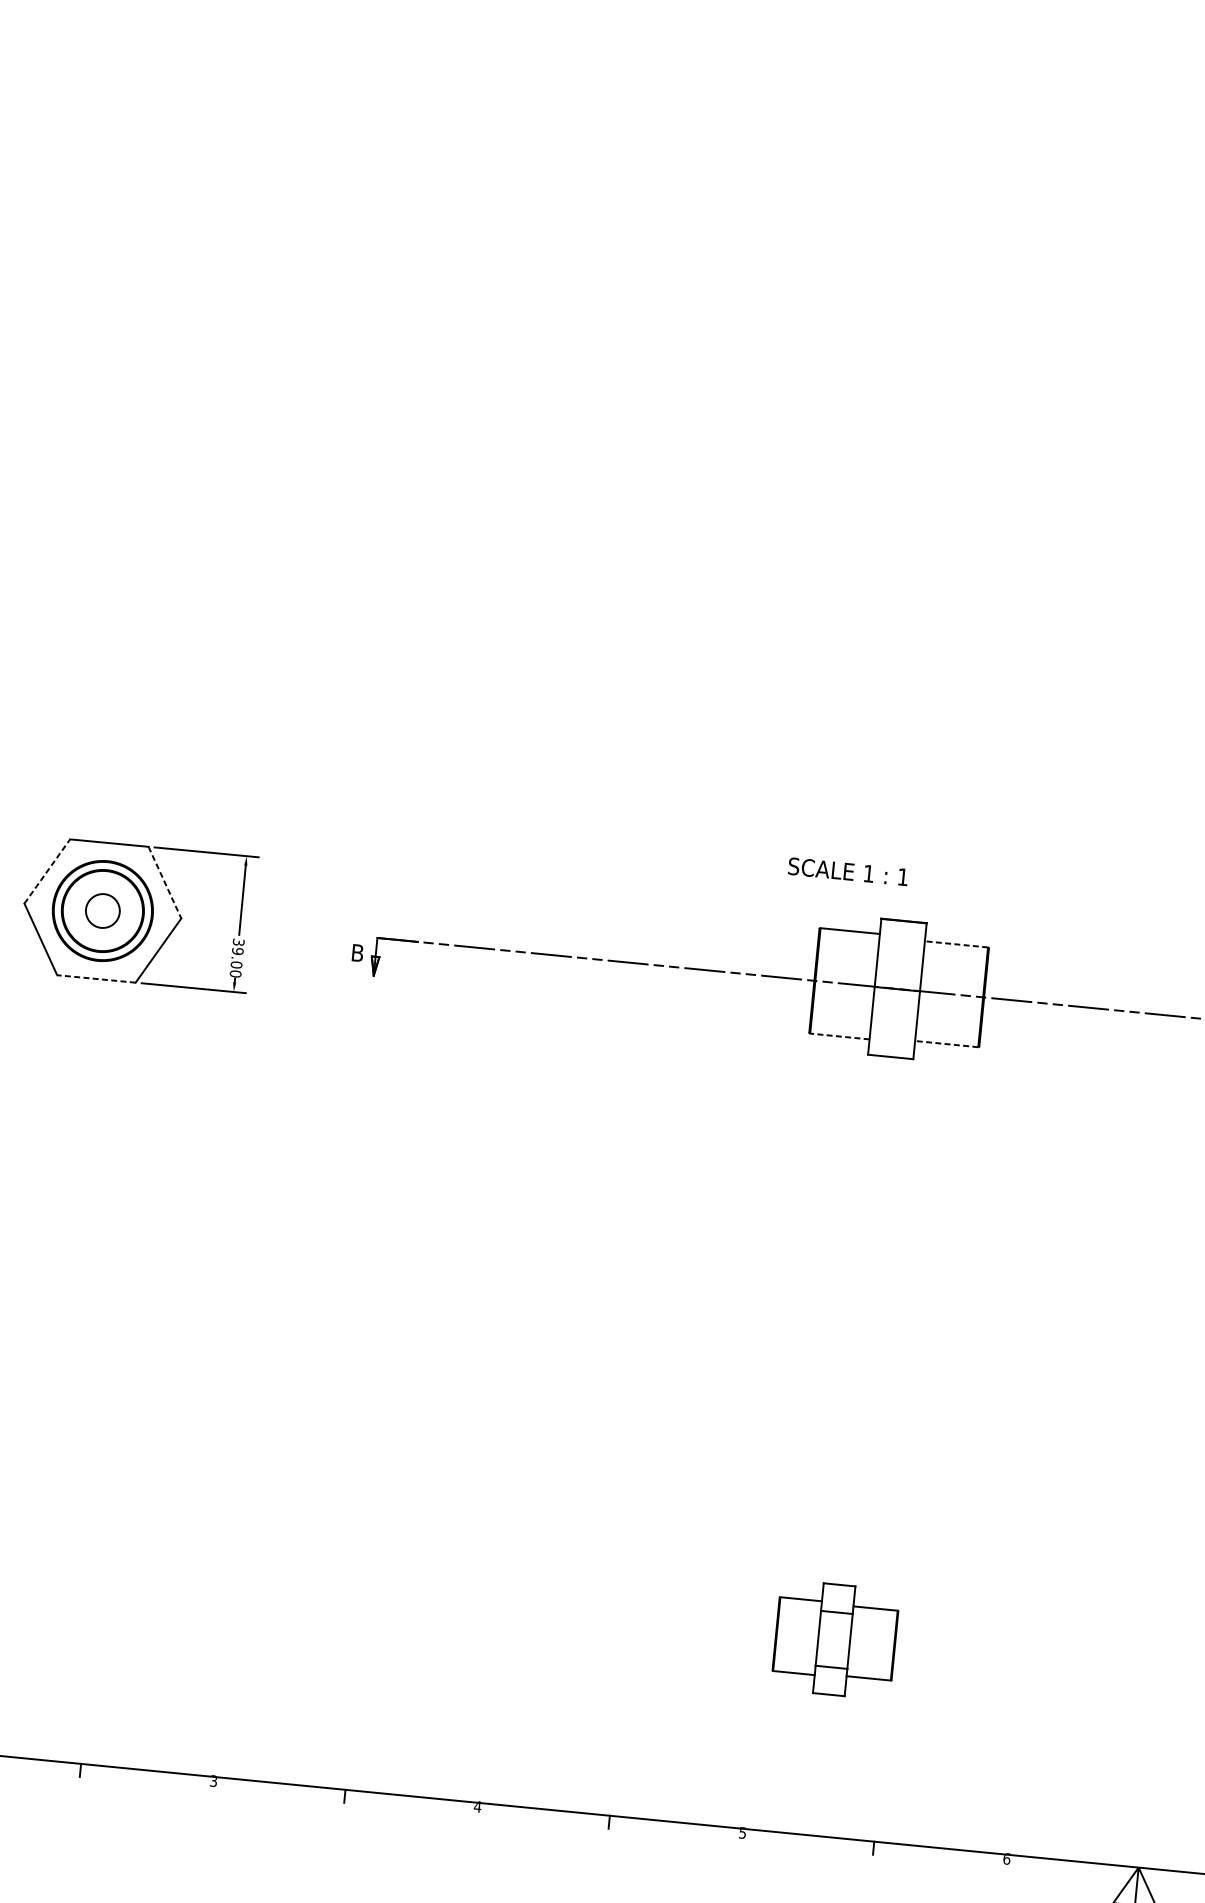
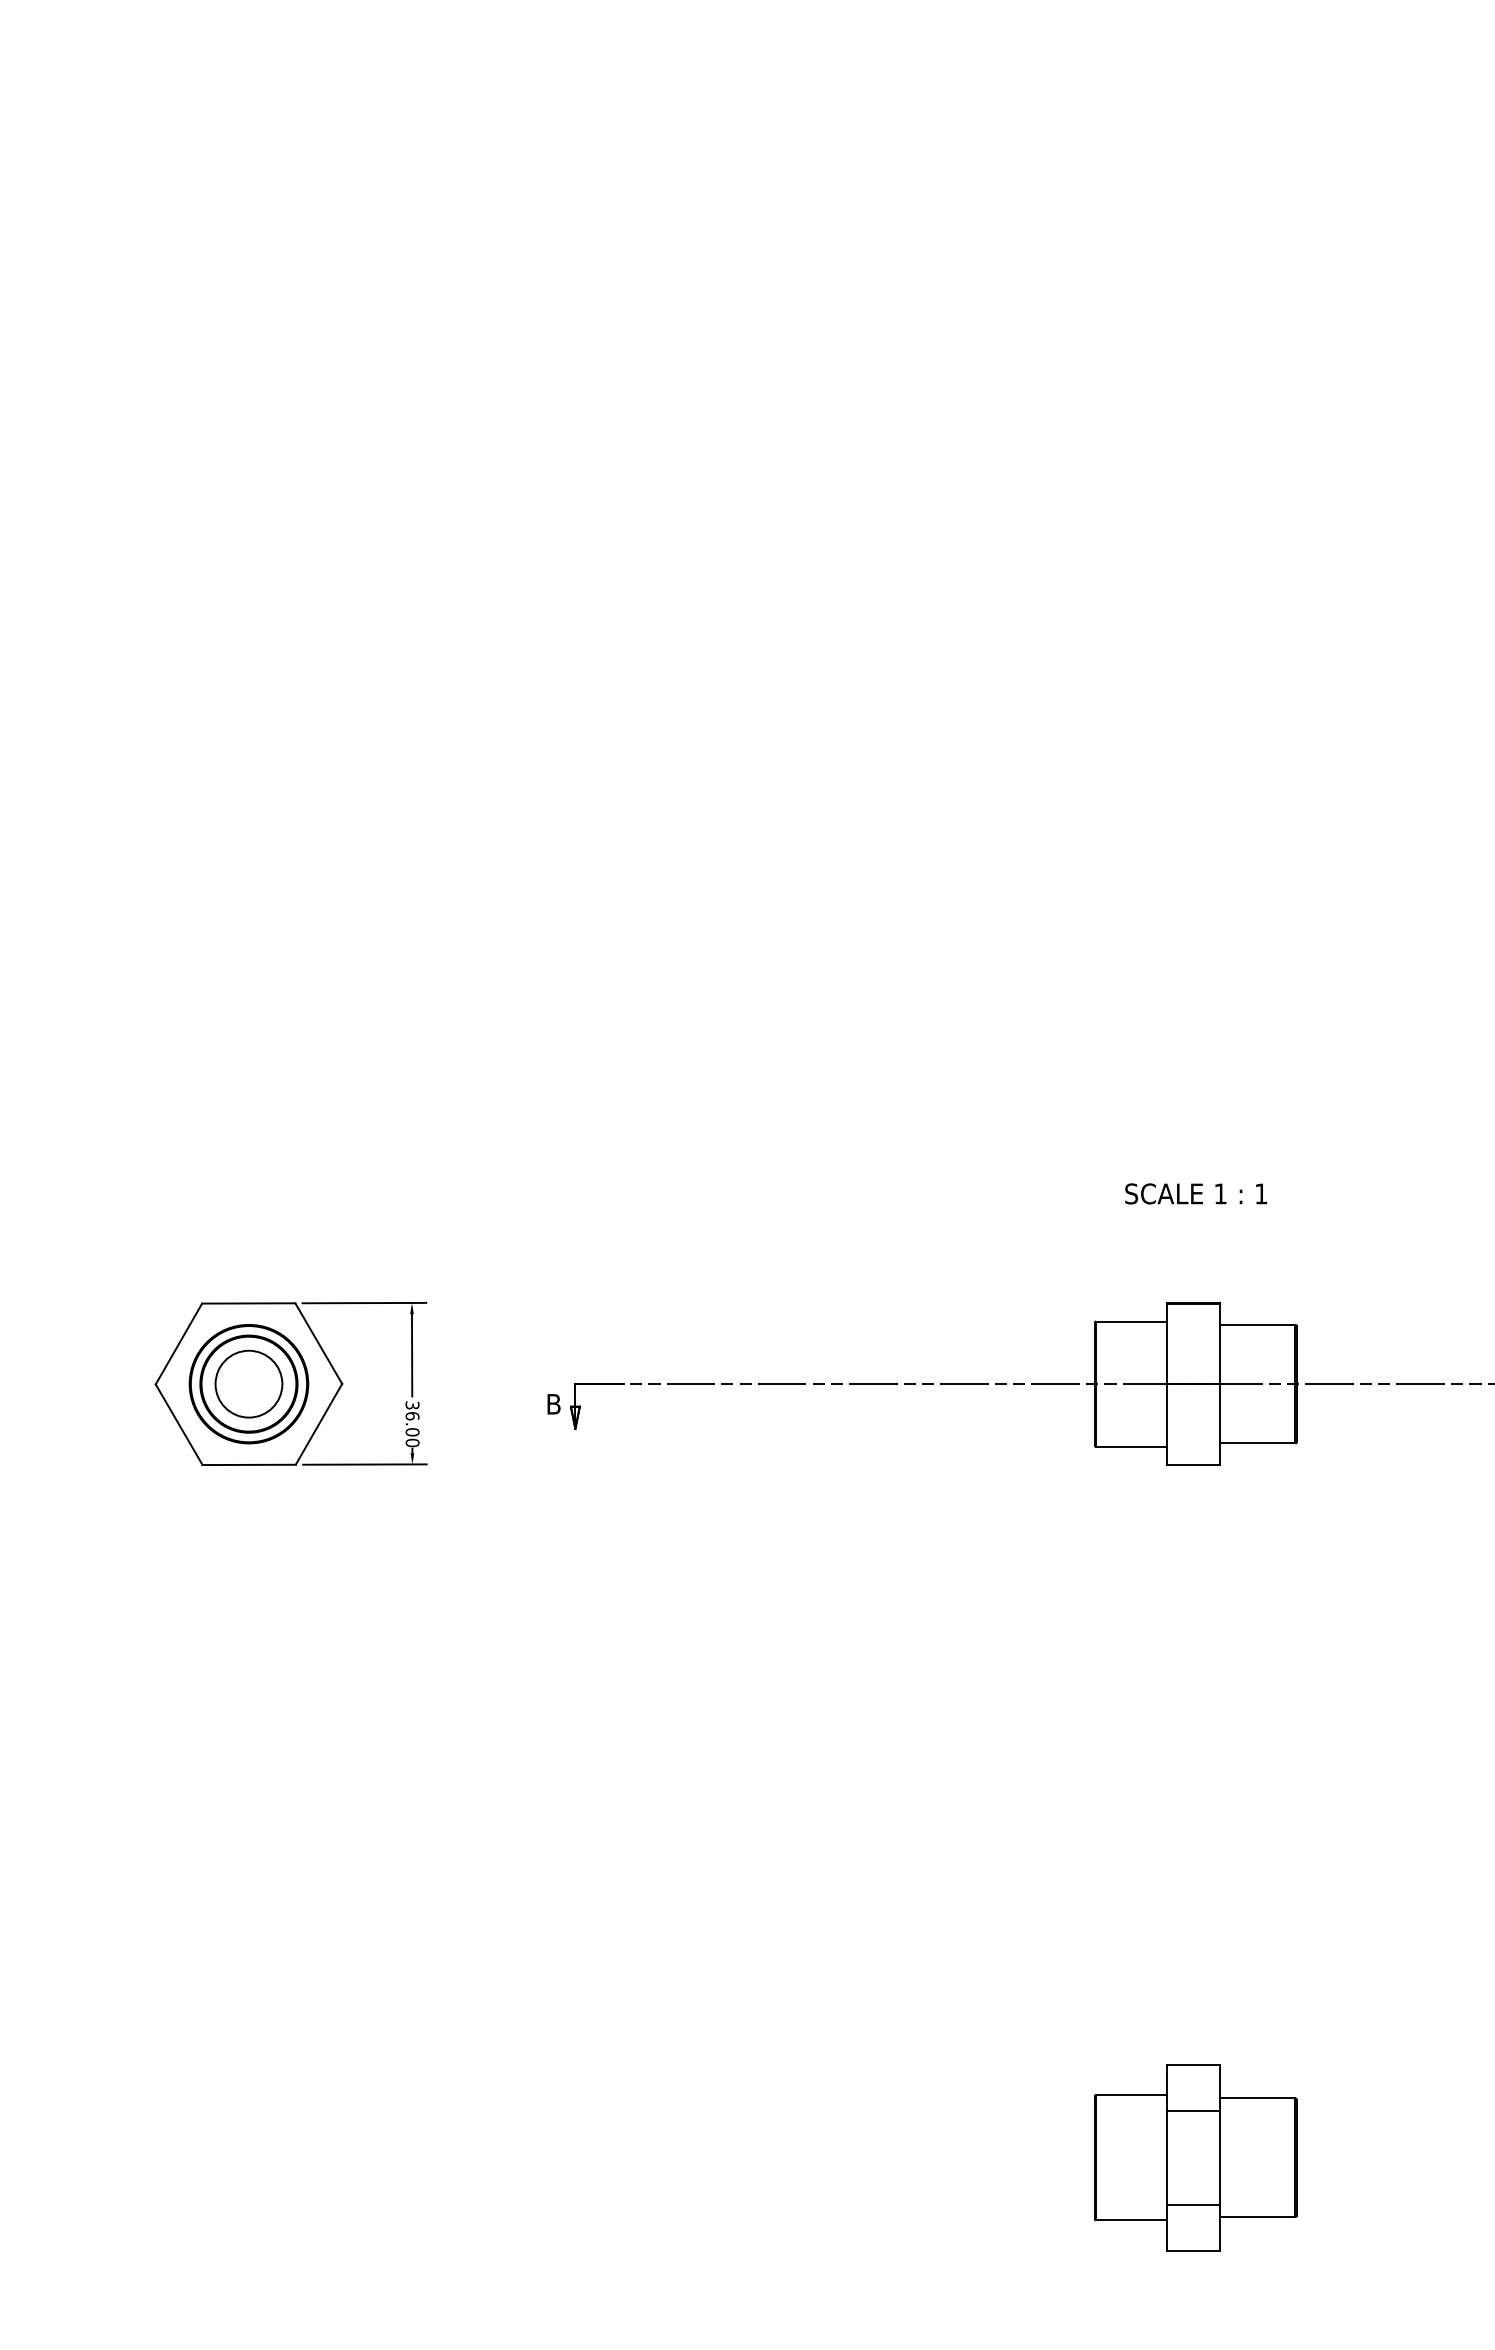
line: (46, 871) -> (178, 1344), dashed -> solid
text: (848, 871) -> (1196, 1193), moved
line: (164, 882) -> (318, 1343), dashed -> solid
circle: (102, 910) -> (248, 1383), size x1.67
line: (956, 944) -> (1257, 1324), dashed -> solid
text: (237, 951) -> (412, 1416), 39.00 -> 36.00
line: (96, 978) -> (249, 1464), dashed -> solid
line: (839, 1036) -> (1130, 1446), dashed -> solid
line: (946, 1044) -> (1257, 1443), dashed -> solid
part: (835, 1639) -> (1195, 2157), size x1.43

